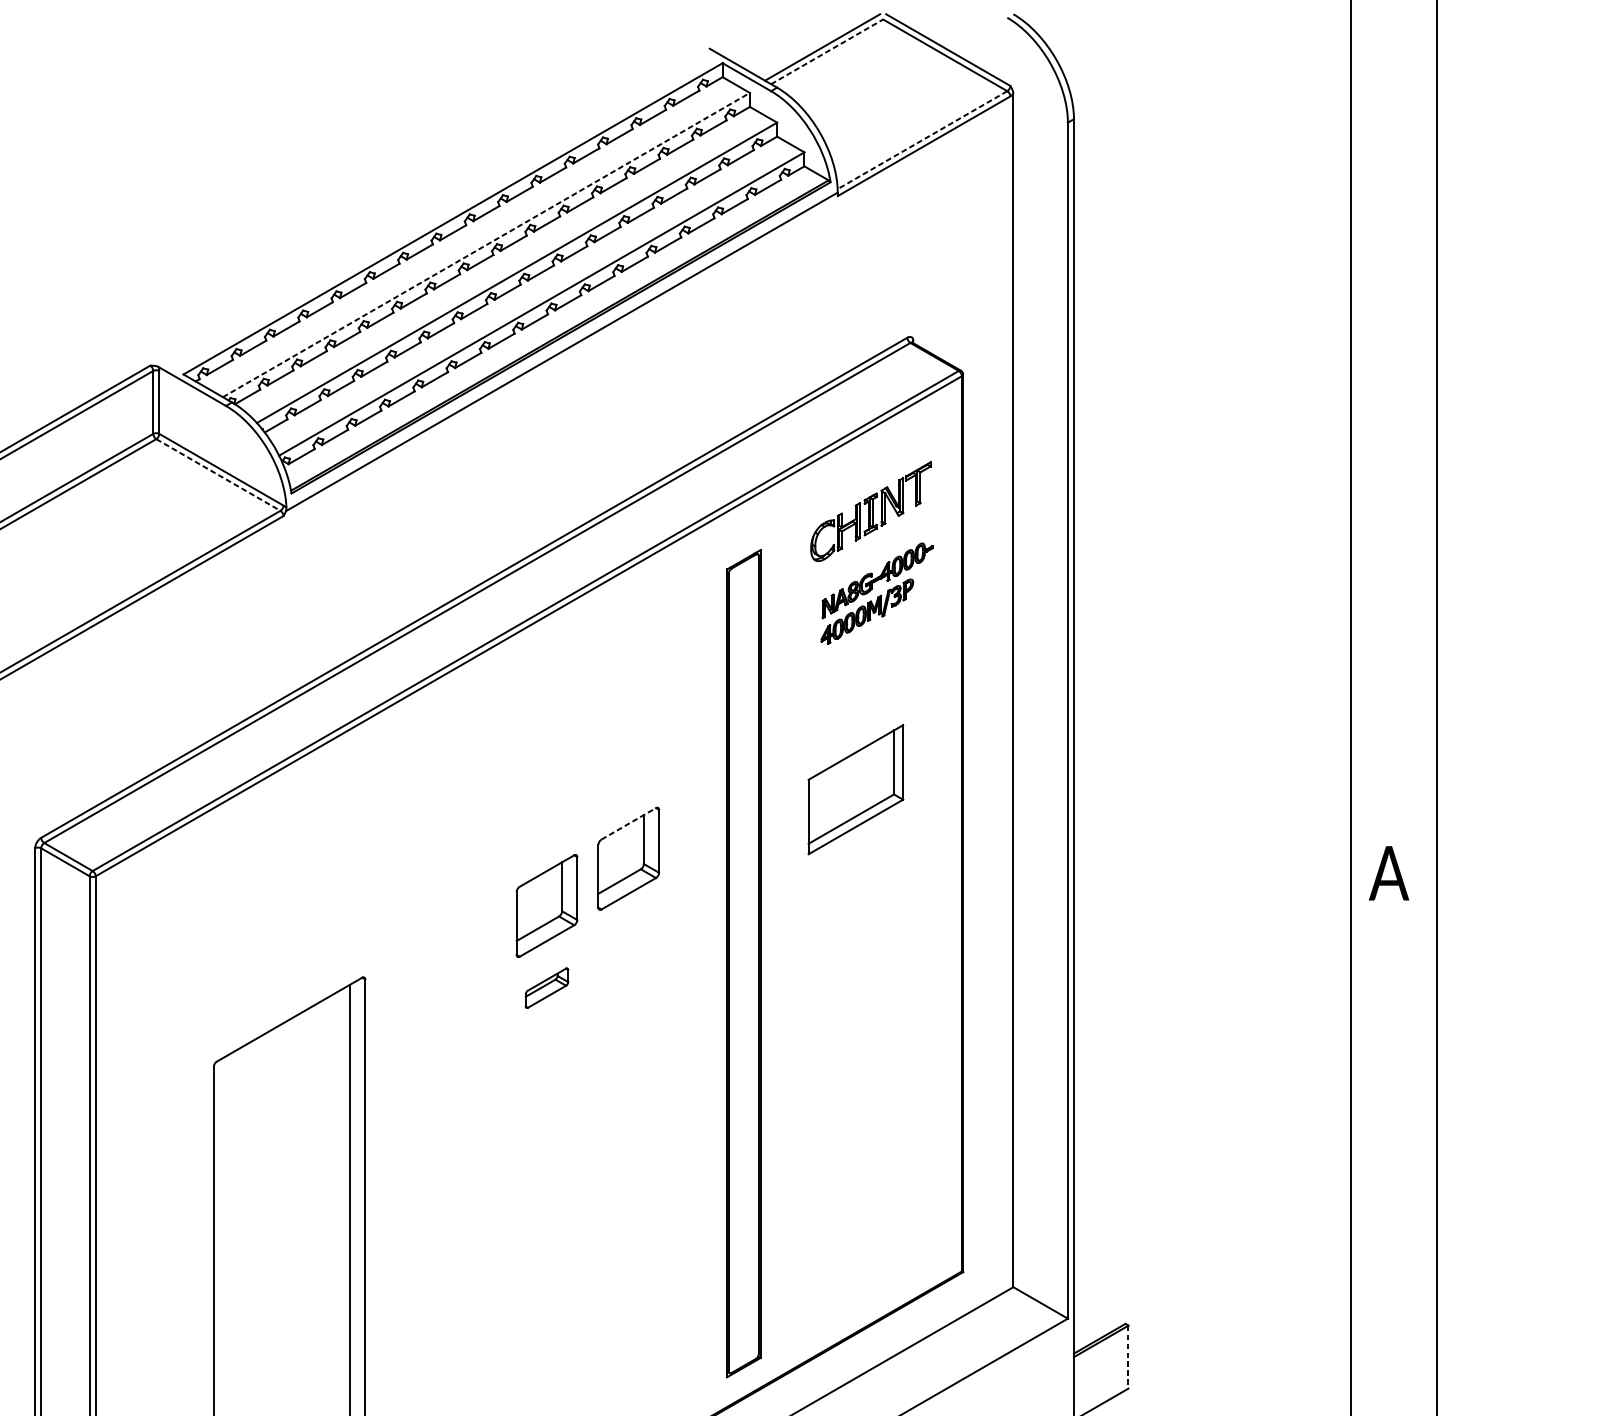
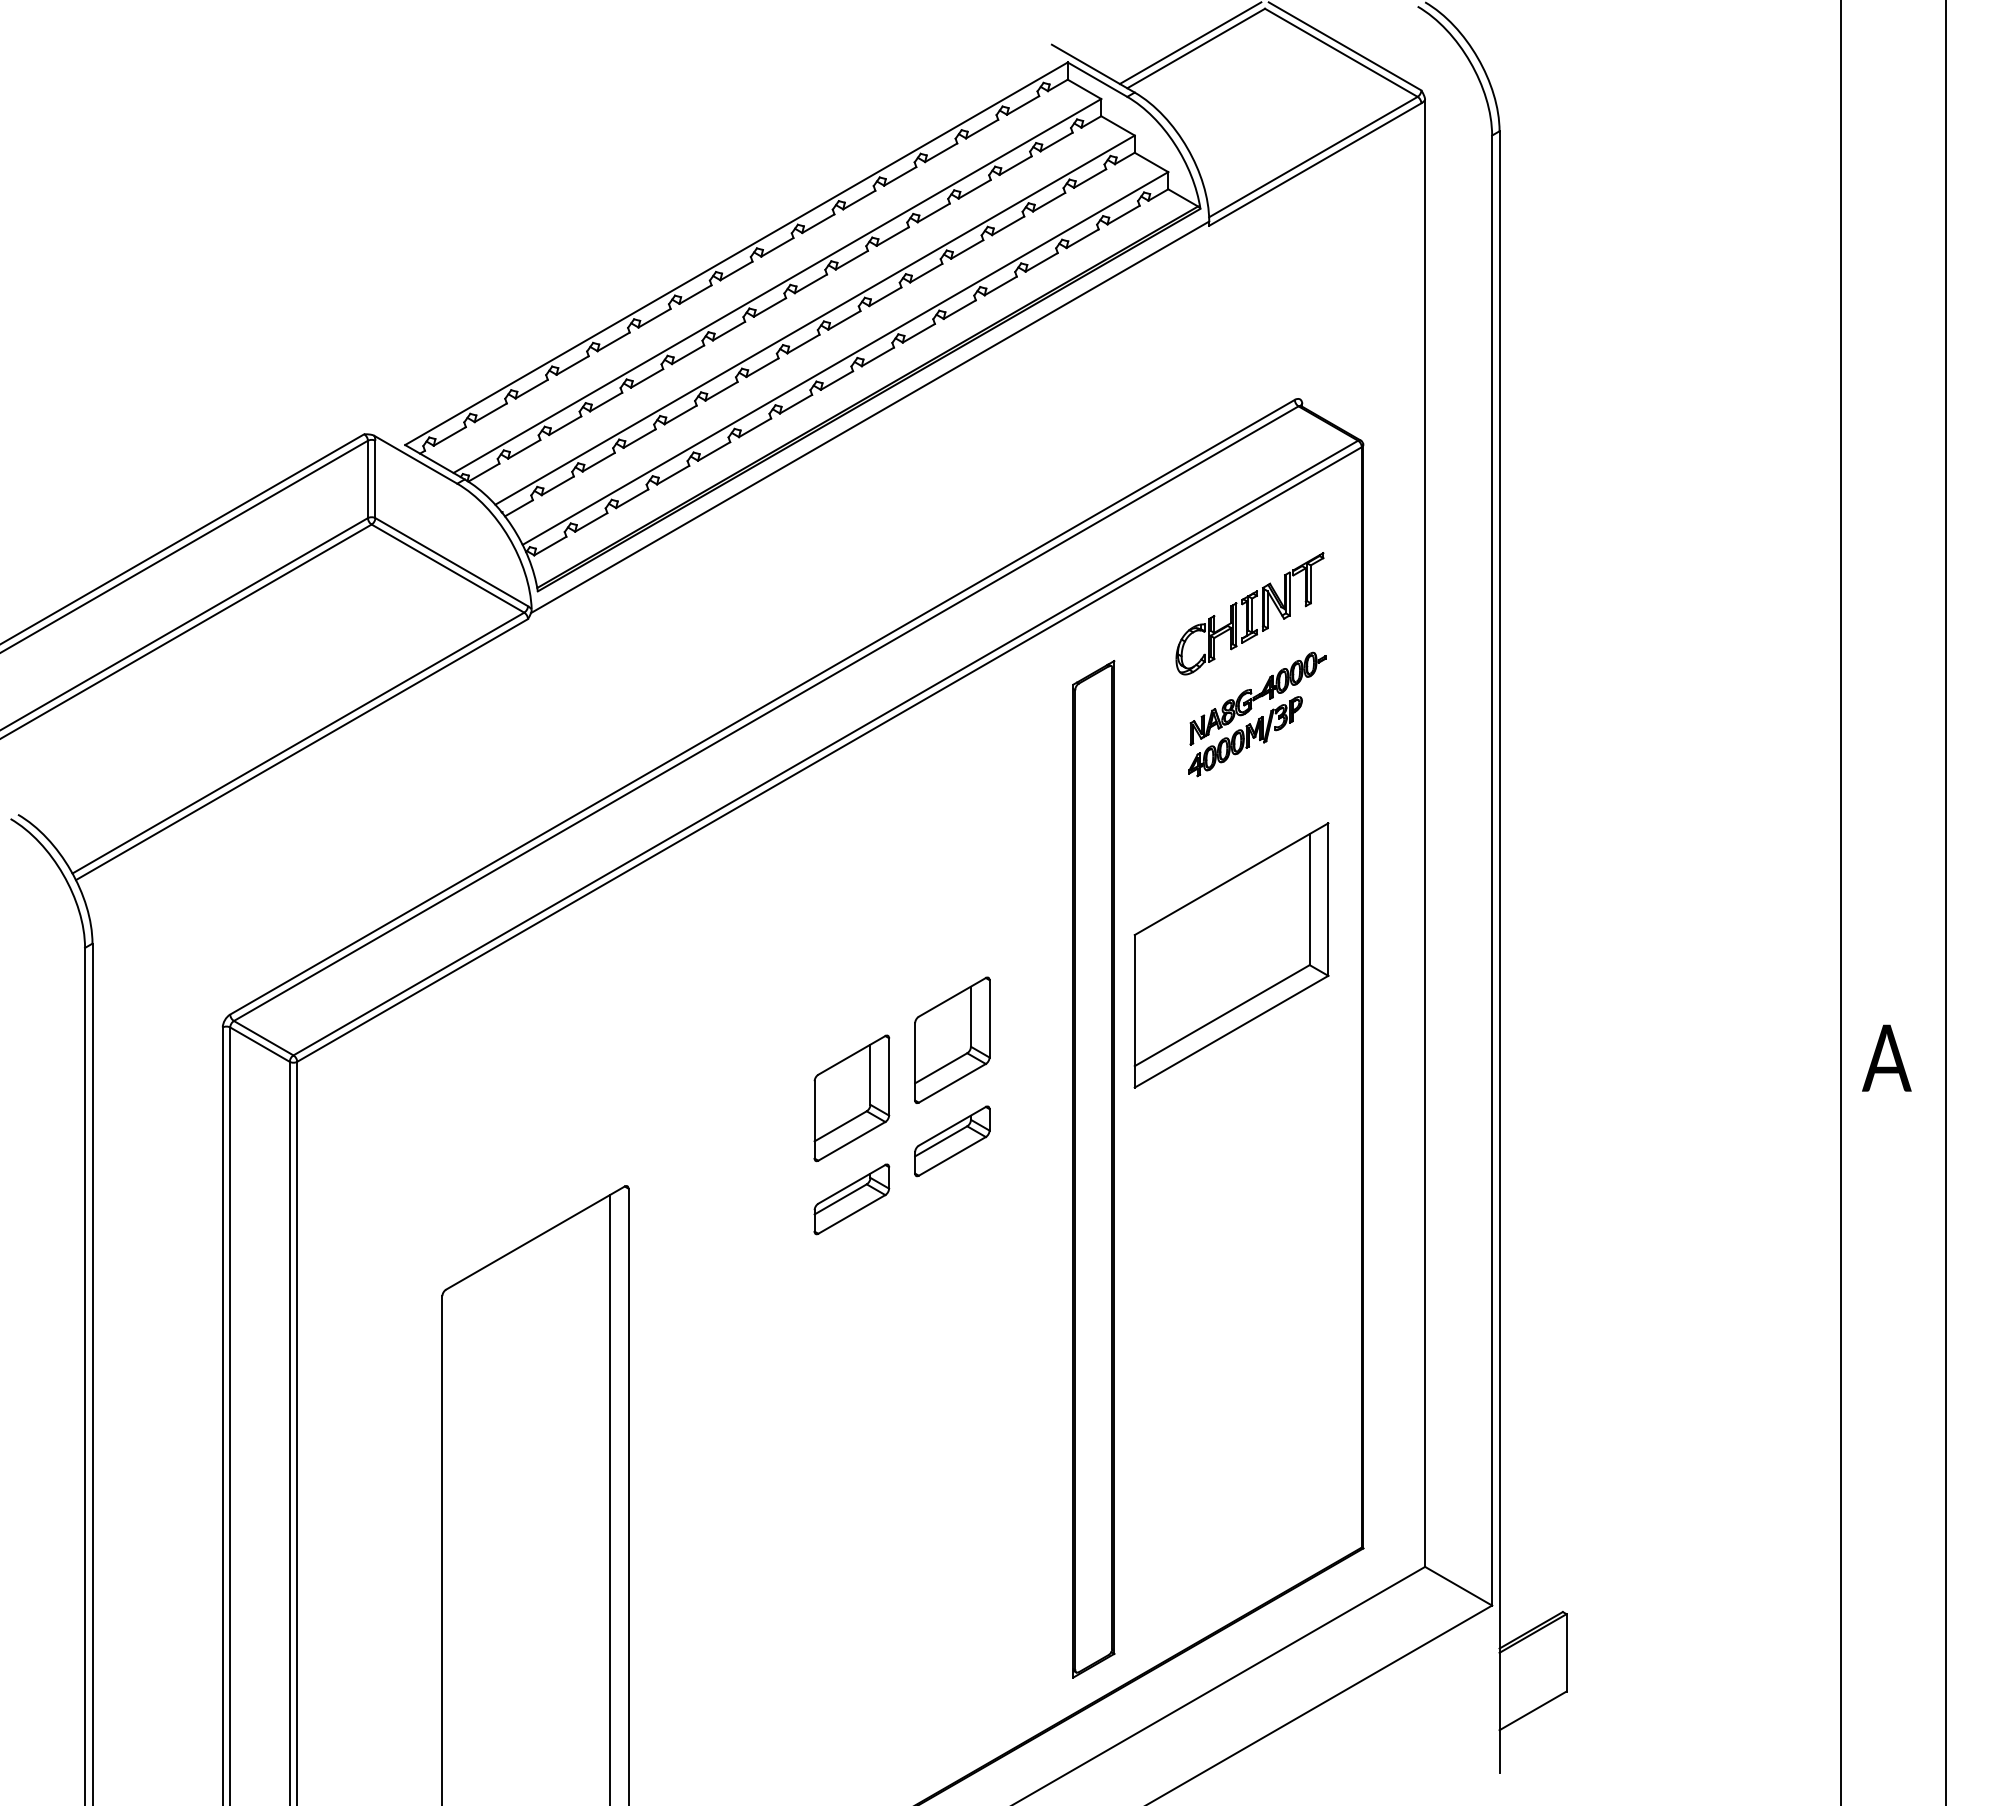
line: (827, 51) -> (1196, 48), dashed -> solid
line: (921, 140) -> (1312, 157), dashed -> solid
line: (486, 245) -> (777, 286), dashed -> solid
line: (218, 474) -> (448, 568), dashed -> solid
part: (855, 789) -> (1231, 955), size x1.67
line: (628, 823) -> (952, 997), dashed -> solid
part: (628, 941) -> (952, 1141), added
part: (546, 988) -> (851, 1199), size x1.43
line: (1128, 1356) -> (1566, 1652), dashed -> solid

